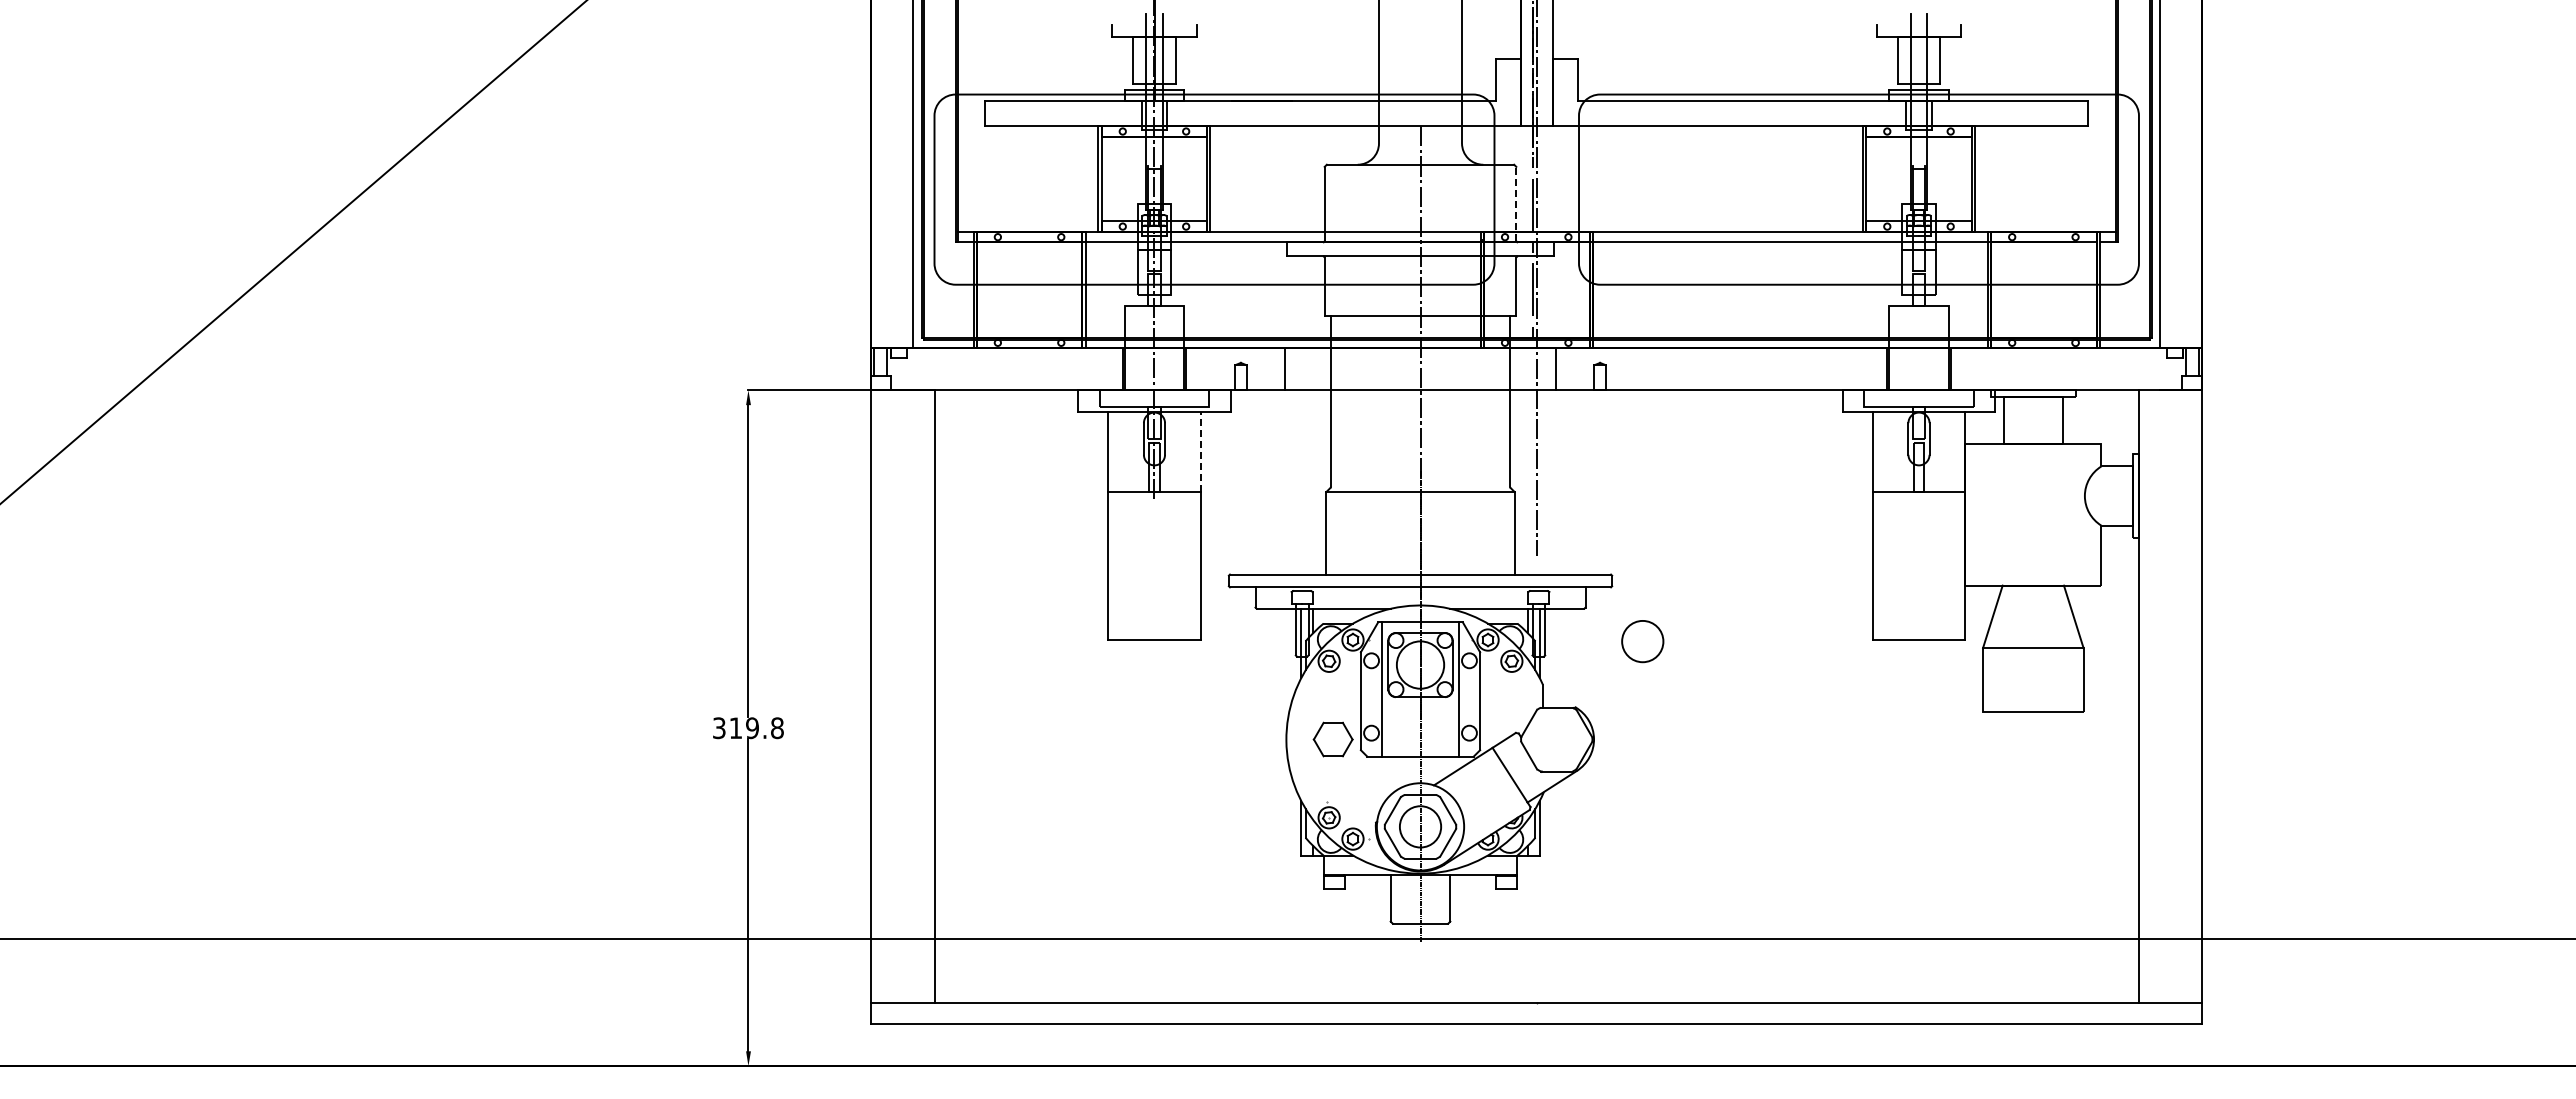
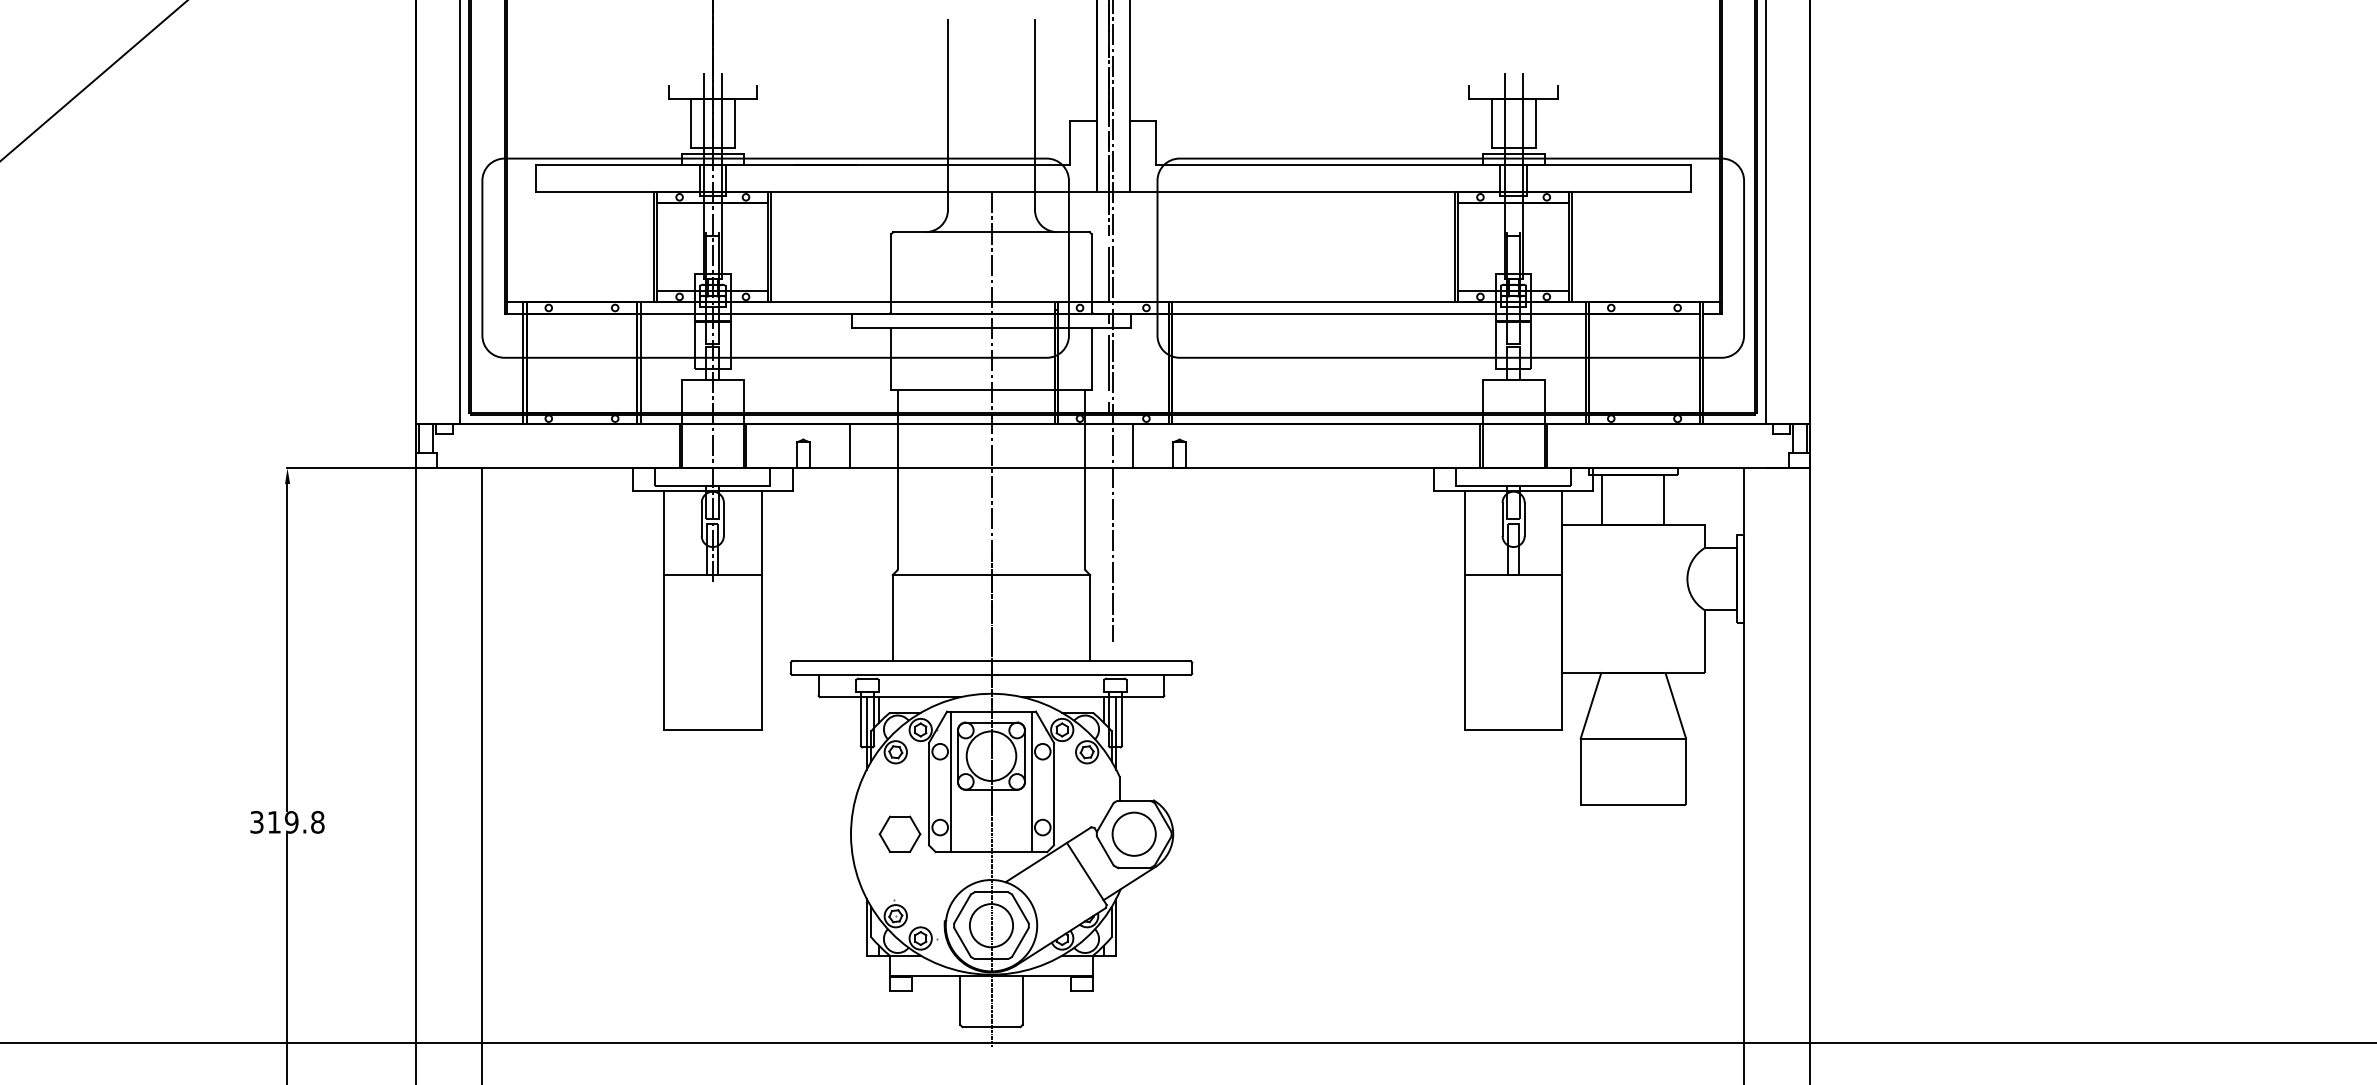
line: (1516, 203) -> (1092, 272), dashed -> solid
line: (1200, 451) -> (761, 532), dashed -> solid
circle: (1642, 641) -> (1133, 834), moved

